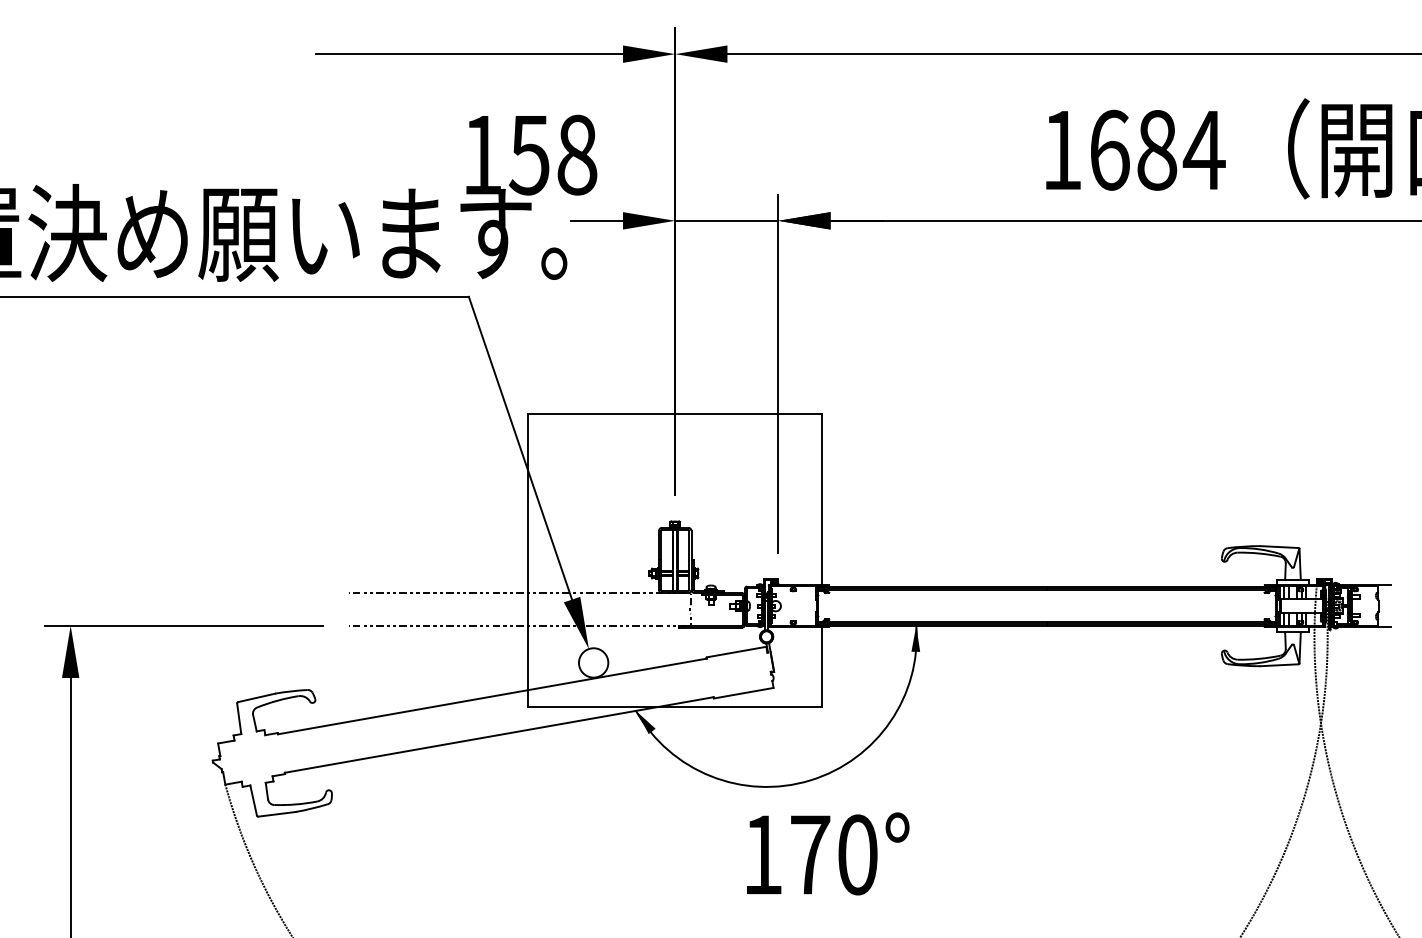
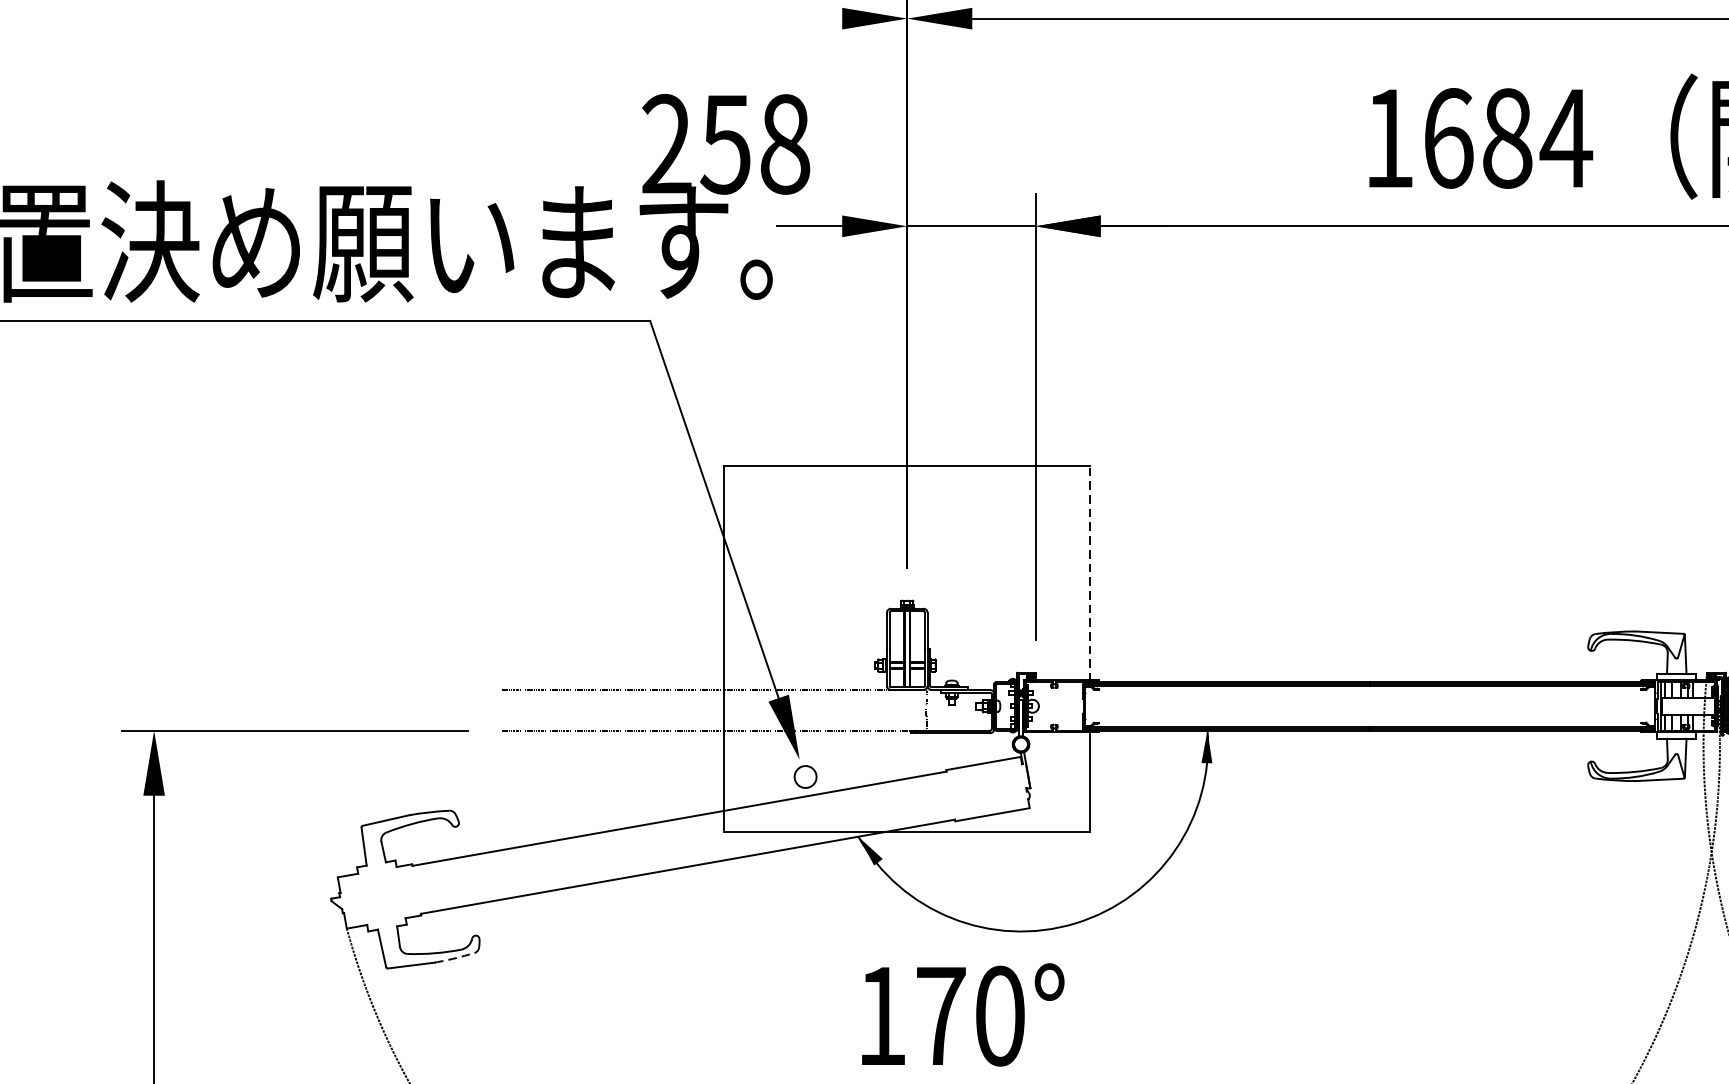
line: (469, 54) -> (650, 19), removed
text: (482, 154) -> (667, 143), 158 -> 258
line: (822, 499) -> (1090, 573), solid -> dashed
circle: (593, 662) -> (805, 776), size x0.6
arc: (312, 808) -> (455, 958), solid -> dashed
text: (828, 853) -> (963, 1014), moved

